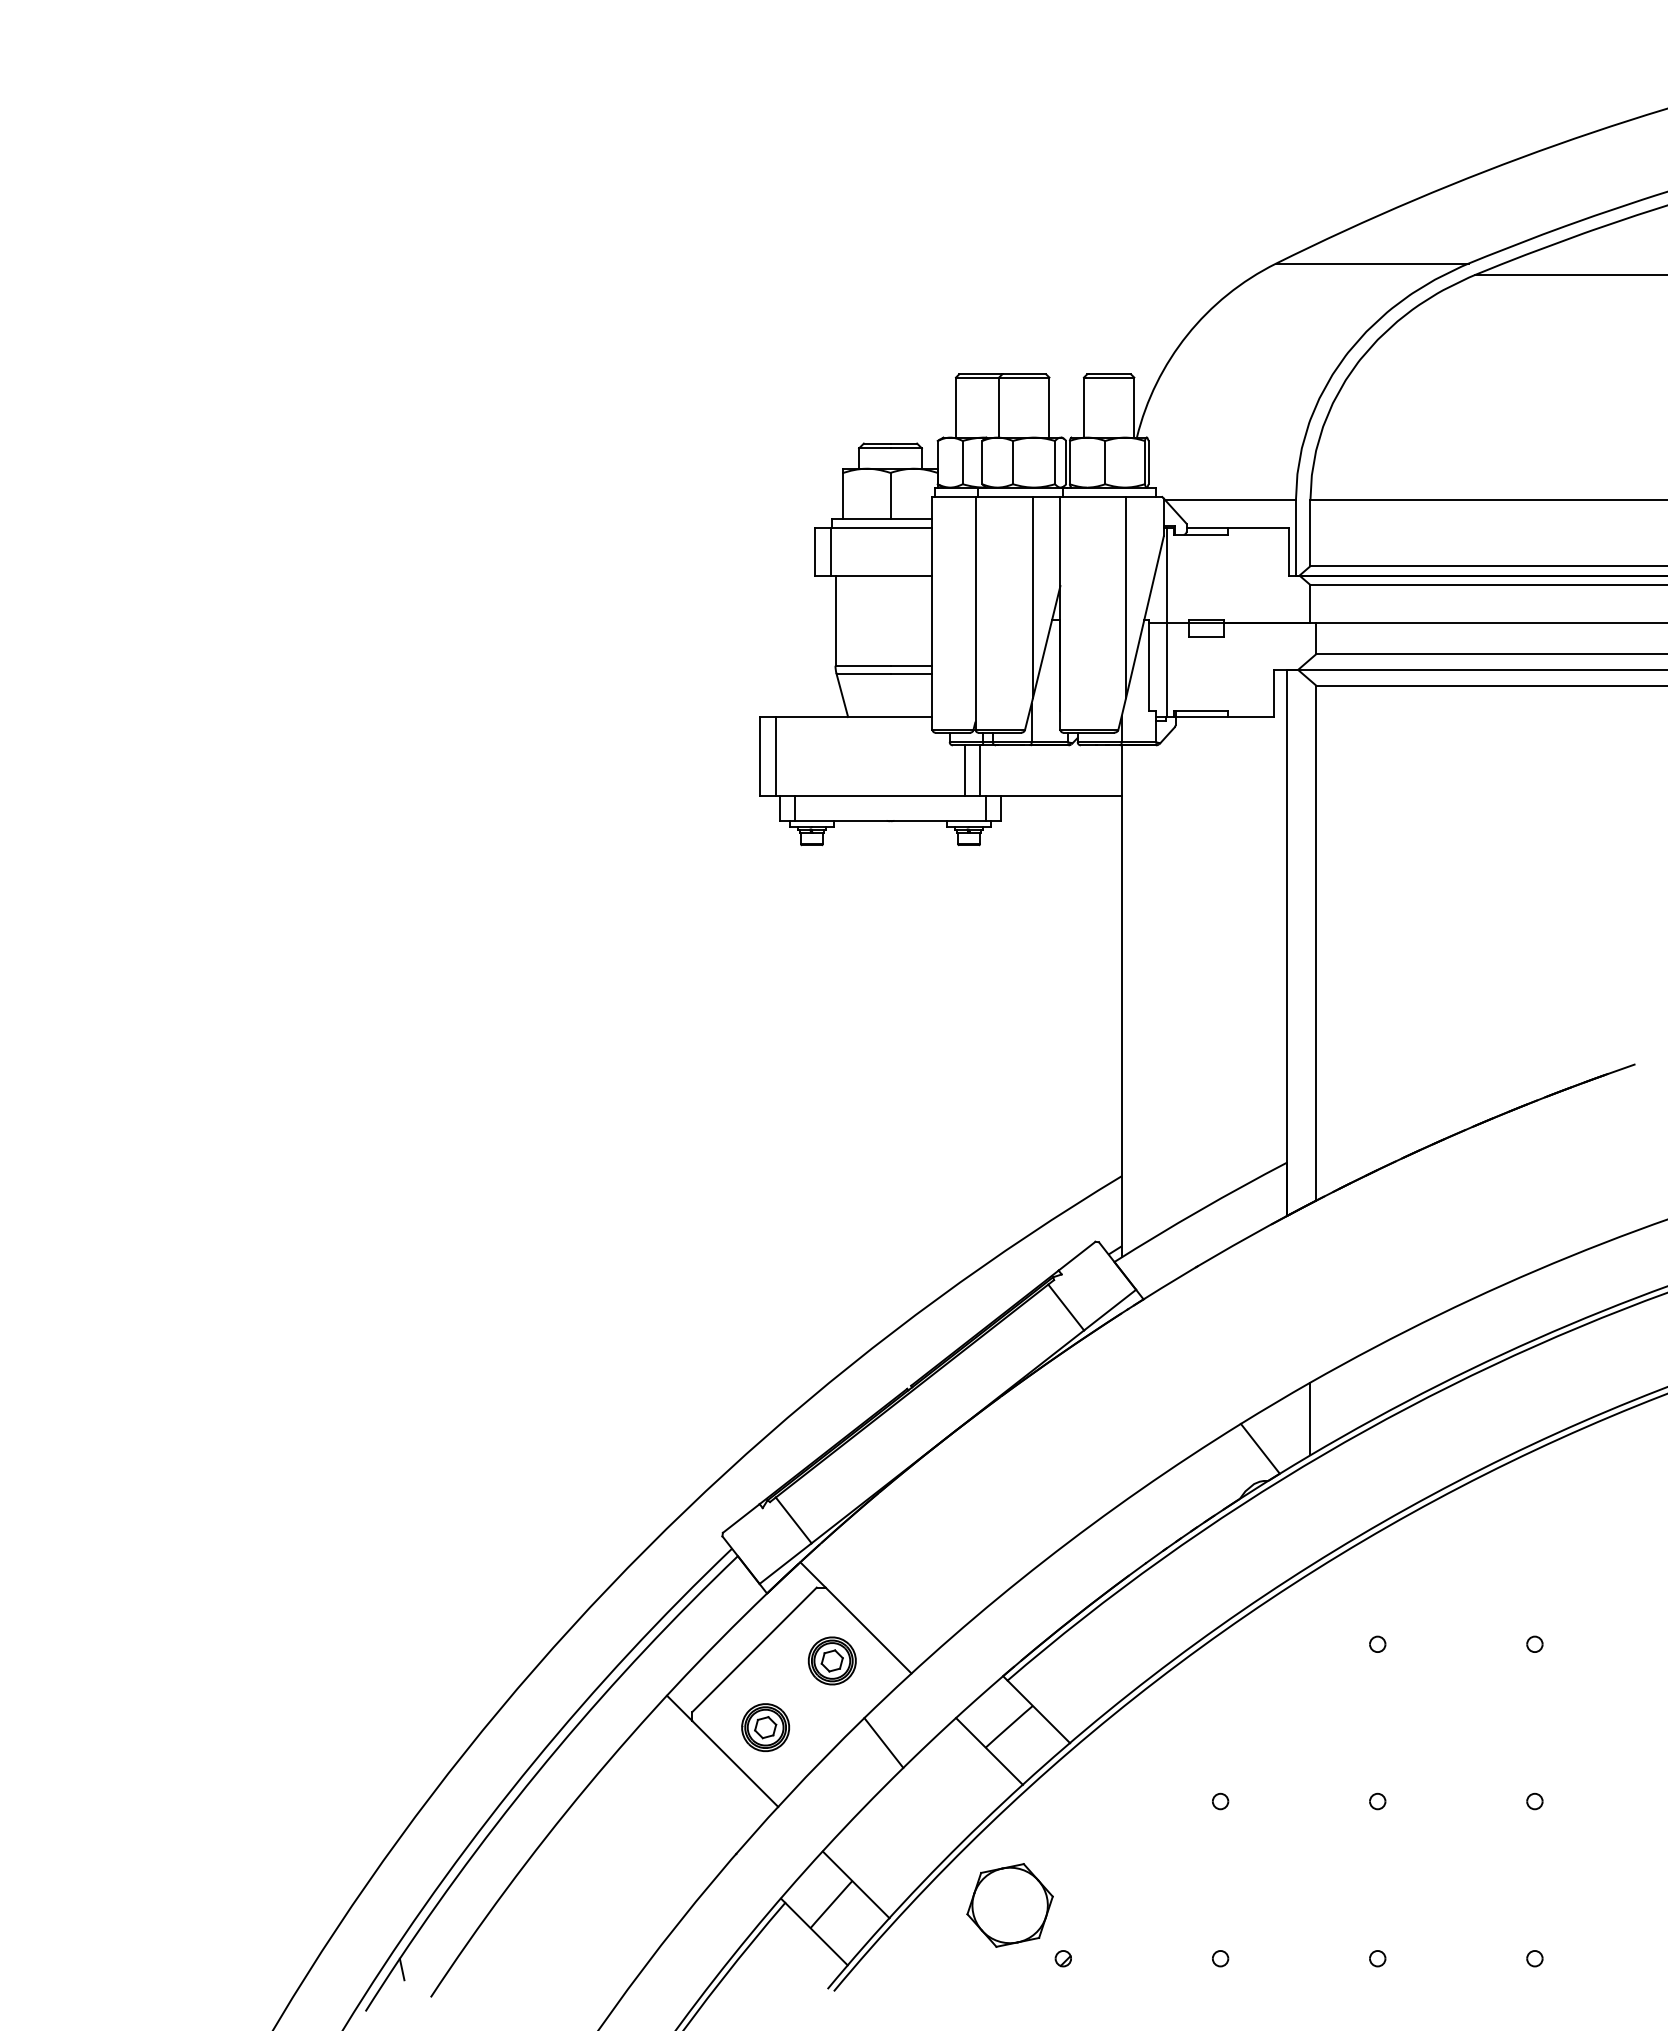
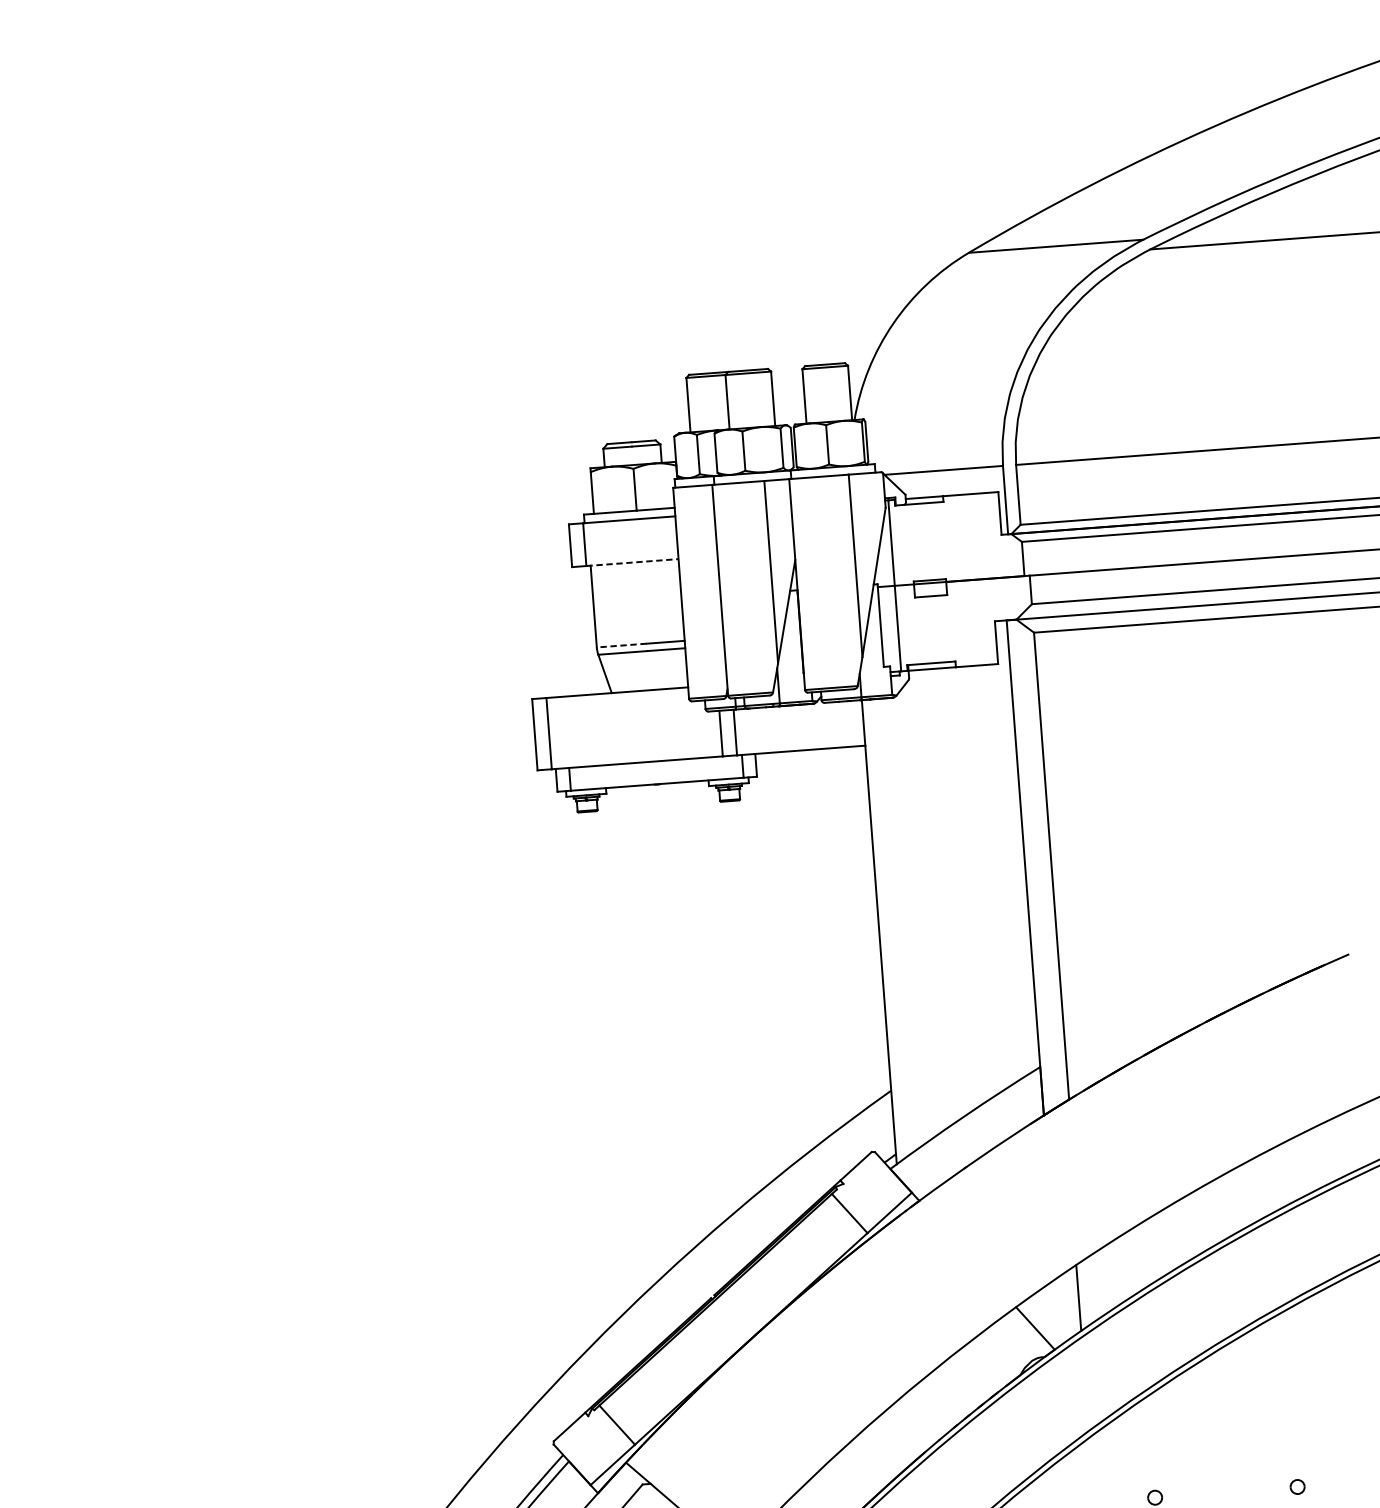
line: (881, 575) -> (632, 562), solid -> dashed
line: (863, 665) -> (622, 645), solid -> dashed

